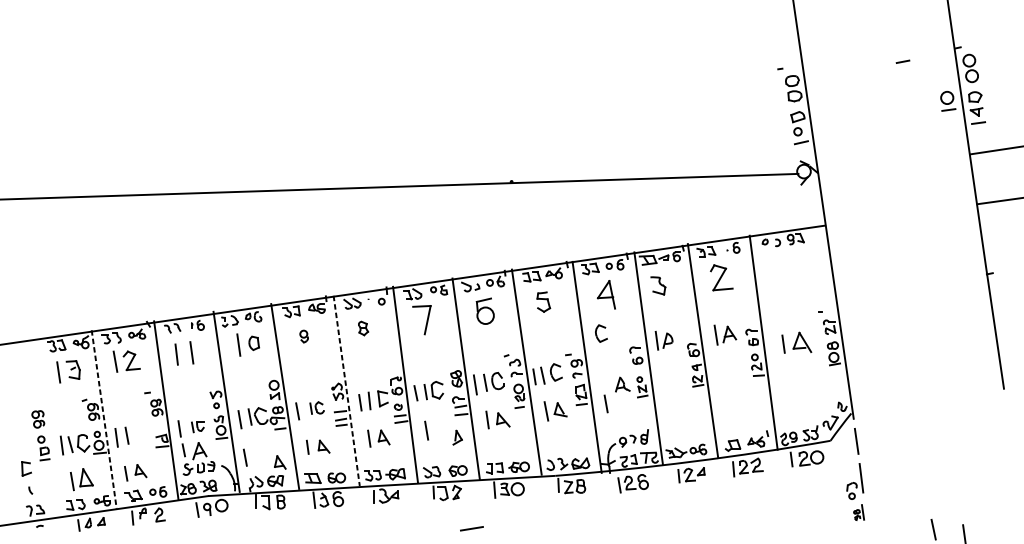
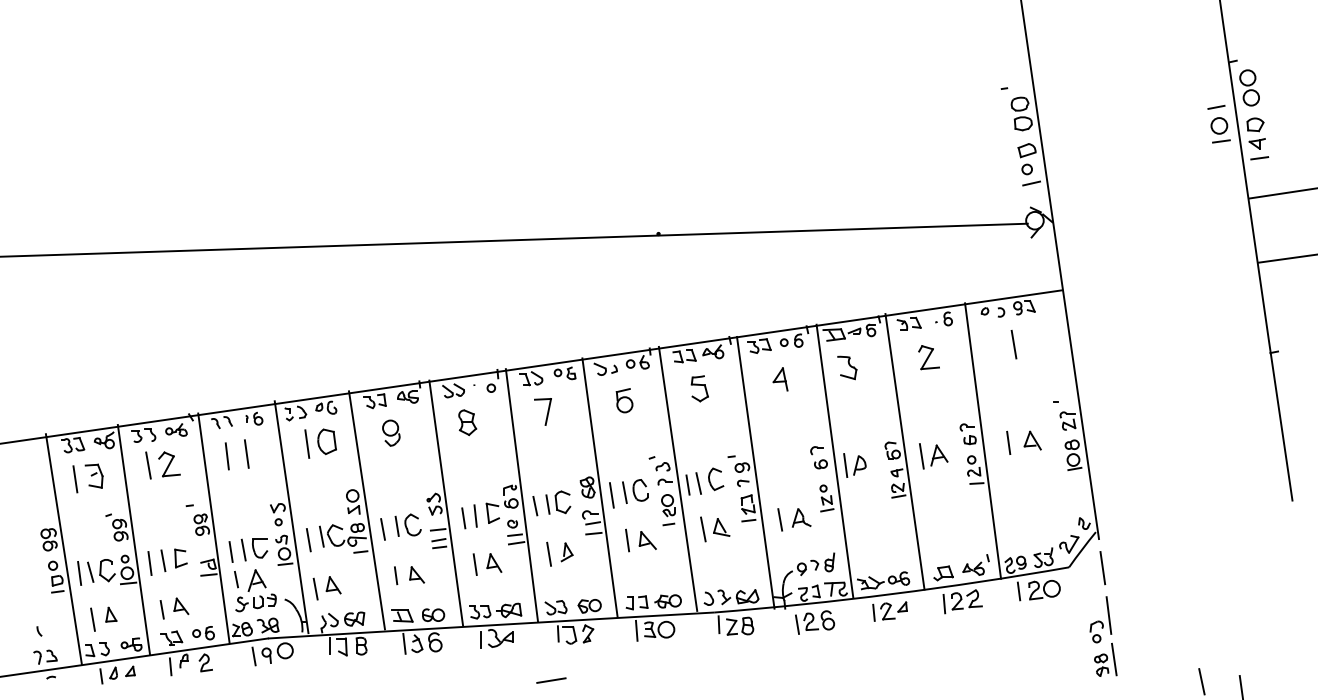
line: (903, 61) -> (1216, 107), moved
line: (787, 267) -> (1013, 344), added
part: (721, 277) -> (928, 357), size x0.71
part: (606, 294) -> (780, 379), size x0.62
part: (485, 311) -> (624, 400), size x0.71
part: (421, 319) -> (542, 411), size x0.71
part: (363, 328) -> (467, 422), size x1.43
part: (601, 333) -> (774, 429), removed
part: (725, 335) -> (933, 456), moved
part: (304, 336) -> (391, 432), size x1.67
part: (663, 340) -> (854, 465), moved
part: (802, 342) -> (1032, 440), size x0.71
part: (253, 343) -> (326, 441), size x1.43
part: (622, 384) -> (801, 517), moved
line: (346, 391) -> (446, 503), dashed -> solid
part: (316, 407) -> (407, 524), size x1.43
line: (103, 419) -> (133, 539), dashed -> solid
line: (49, 426) -> (63, 549), added
part: (197, 426) -> (254, 549), size x1.67
part: (457, 437) -> (566, 552), moved
part: (280, 462) -> (333, 585), moved
part: (26, 468) -> (180, 558), moved
part: (86, 477) -> (111, 614), size x0.62
part: (858, 512) -> (1105, 659), size x1.67
line: (471, 528) -> (551, 680), moved

